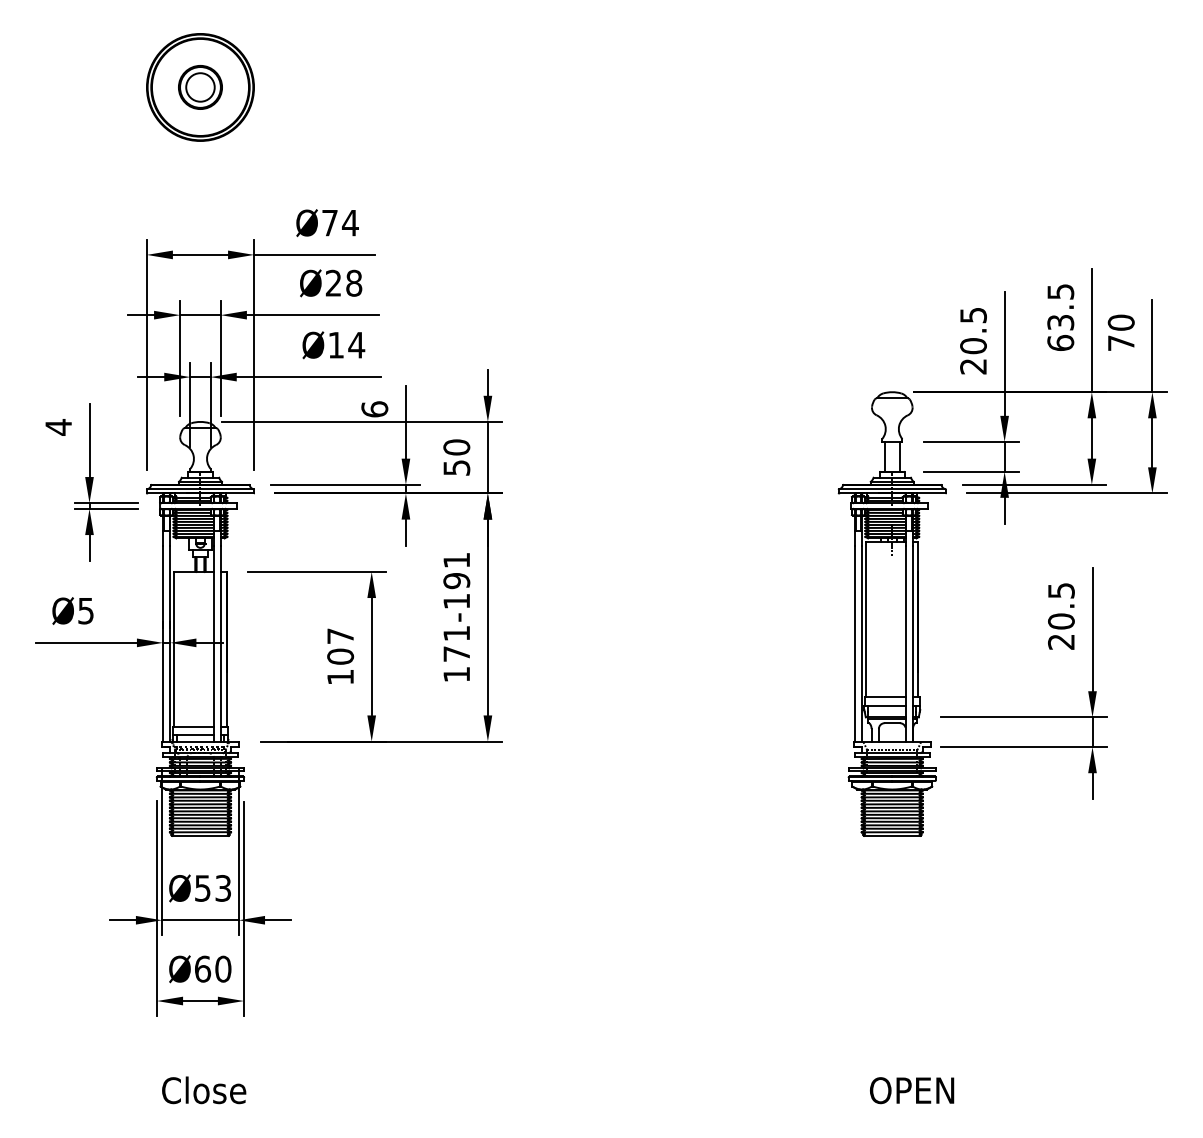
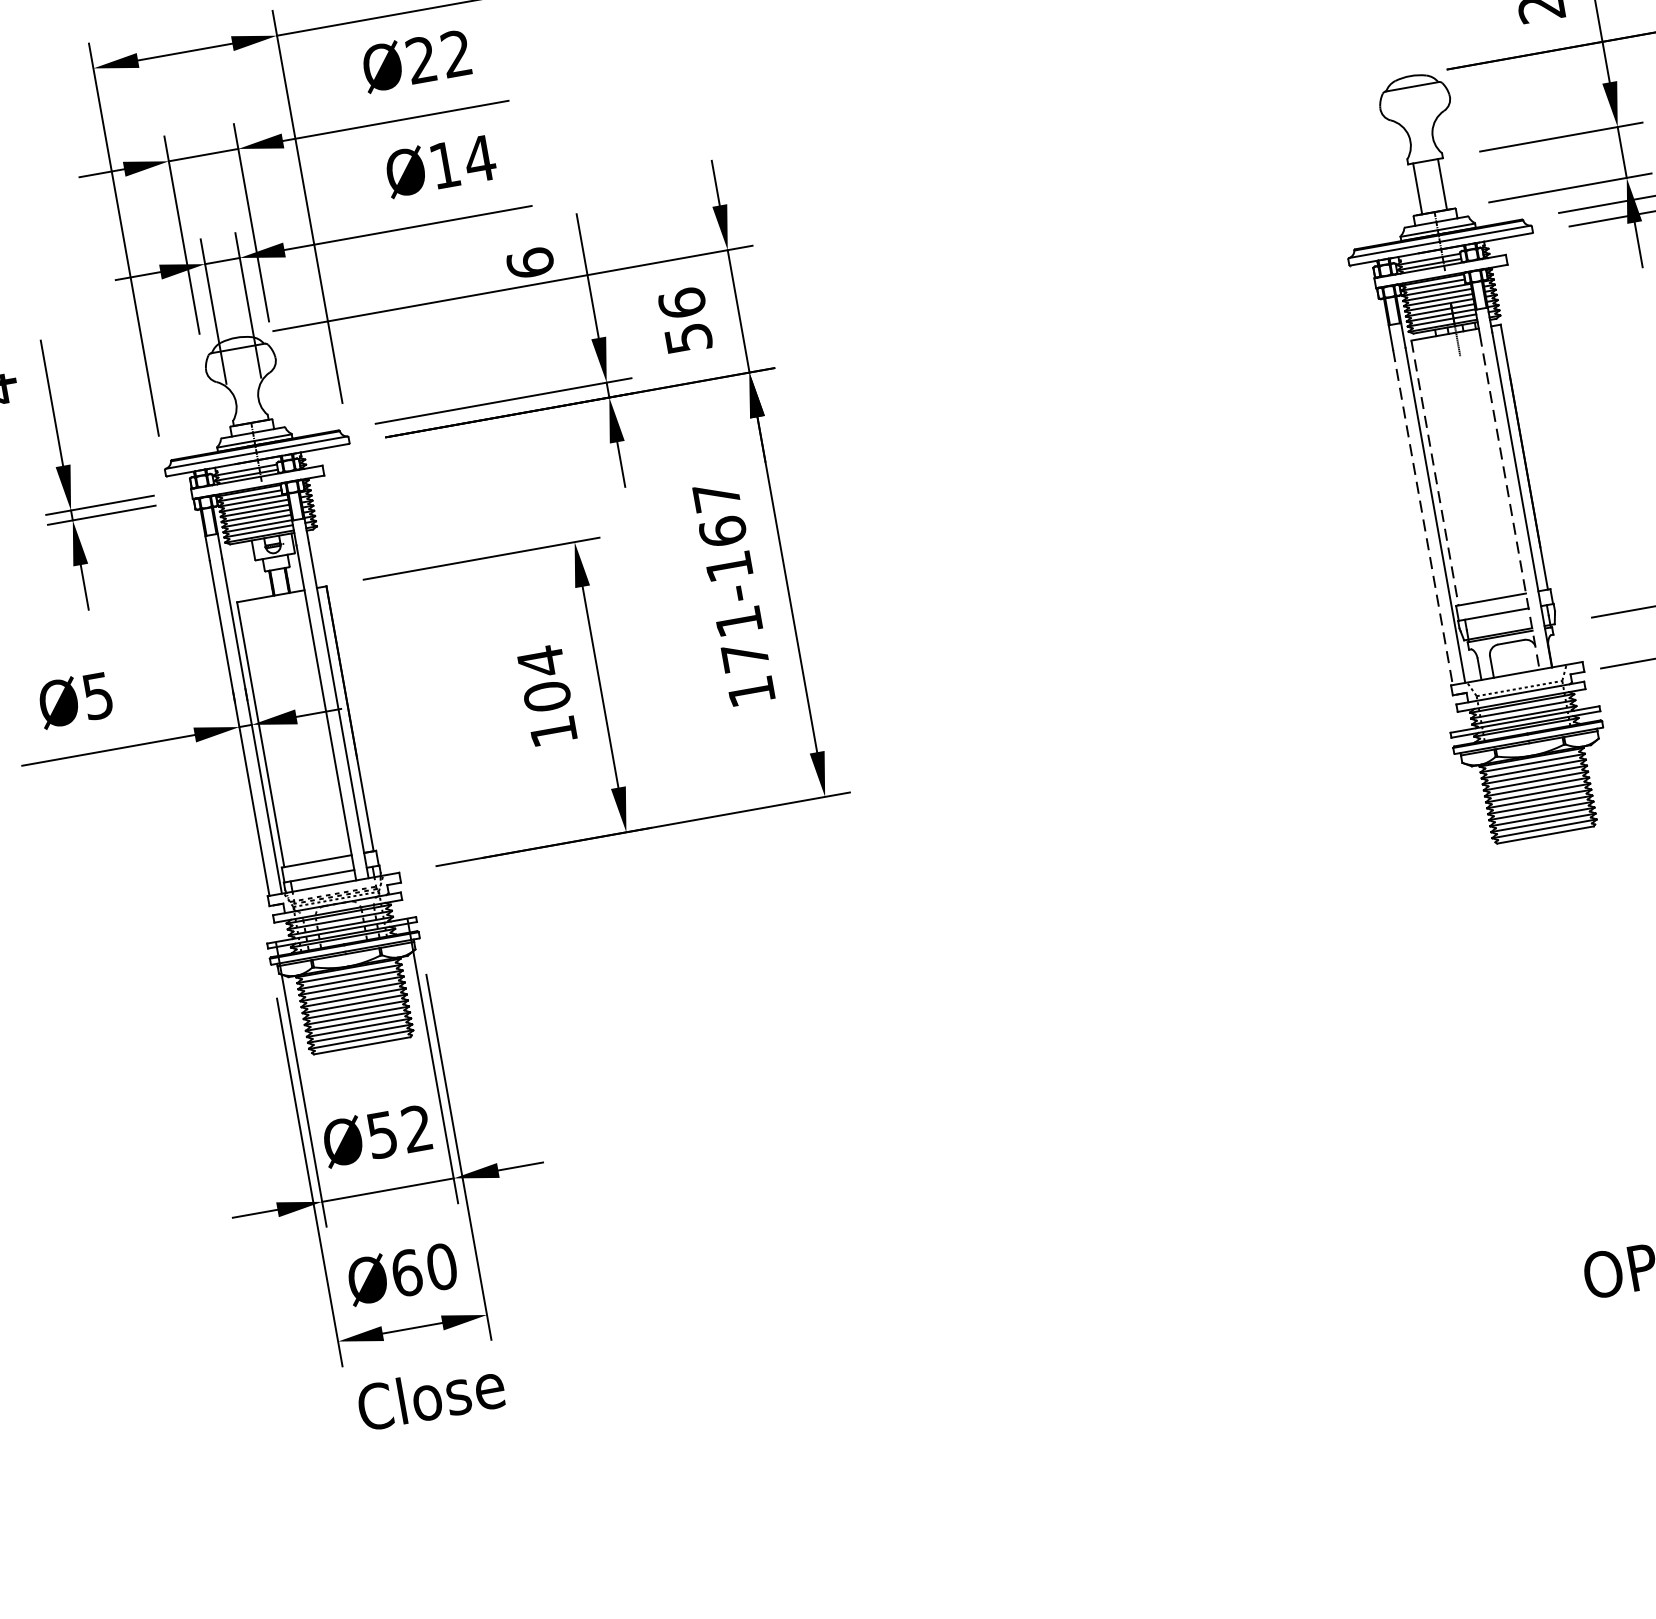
text: (354, 282) -> (457, 52), Ø28 -> Ø22
text: (456, 447) -> (681, 303), 50 -> 56
text: (456, 571) -> (719, 515), 171-191 -> 171-167
line: (866, 620) -> (1435, 474), solid -> dashed
text: (340, 635) -> (540, 660), 107 -> 104
line: (854, 643) -> (1422, 517), solid -> dashed
line: (905, 643) -> (1509, 501), solid -> dashed
text: (222, 888) -> (415, 1129), Ø53 -> Ø52
text: (204, 1090) -> (431, 1396), moved

